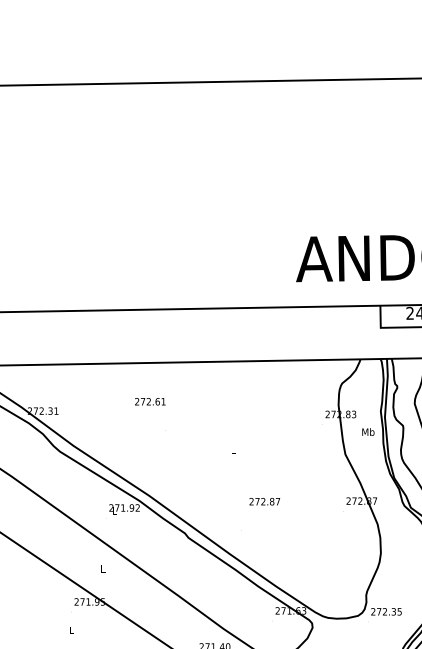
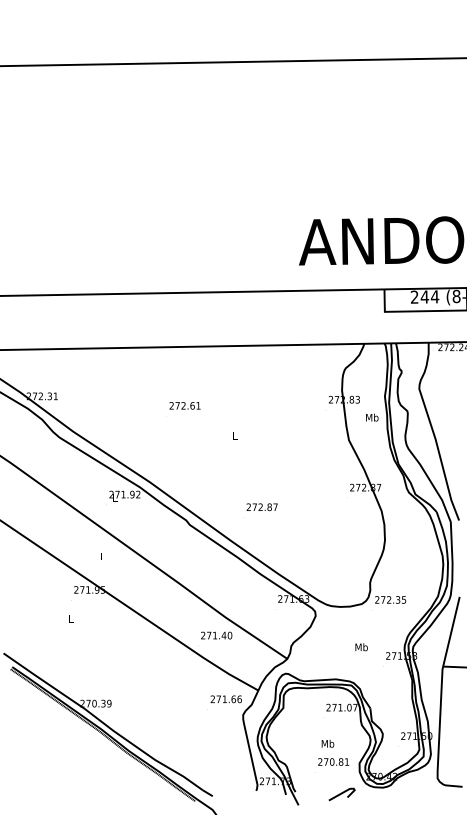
text: (149, 401) -> (184, 405), moved
text: (264, 501) -> (261, 507), moved

